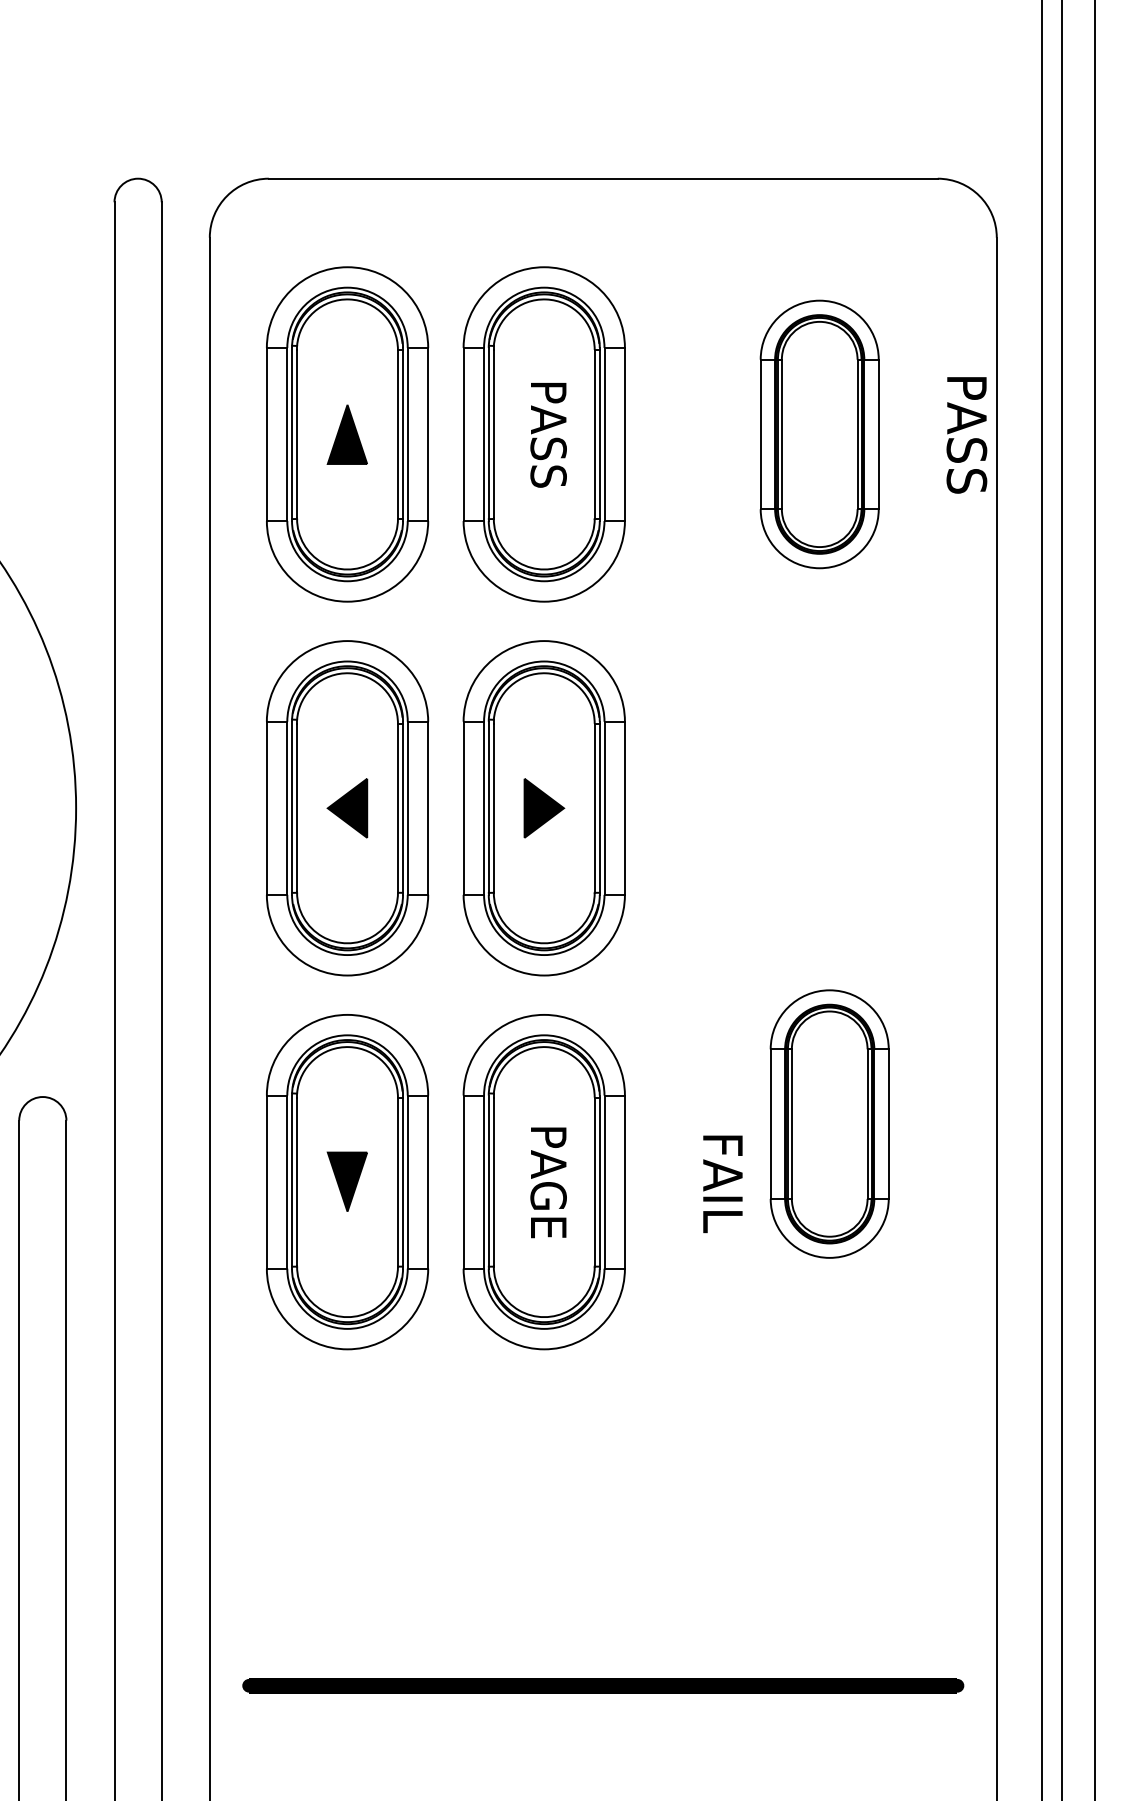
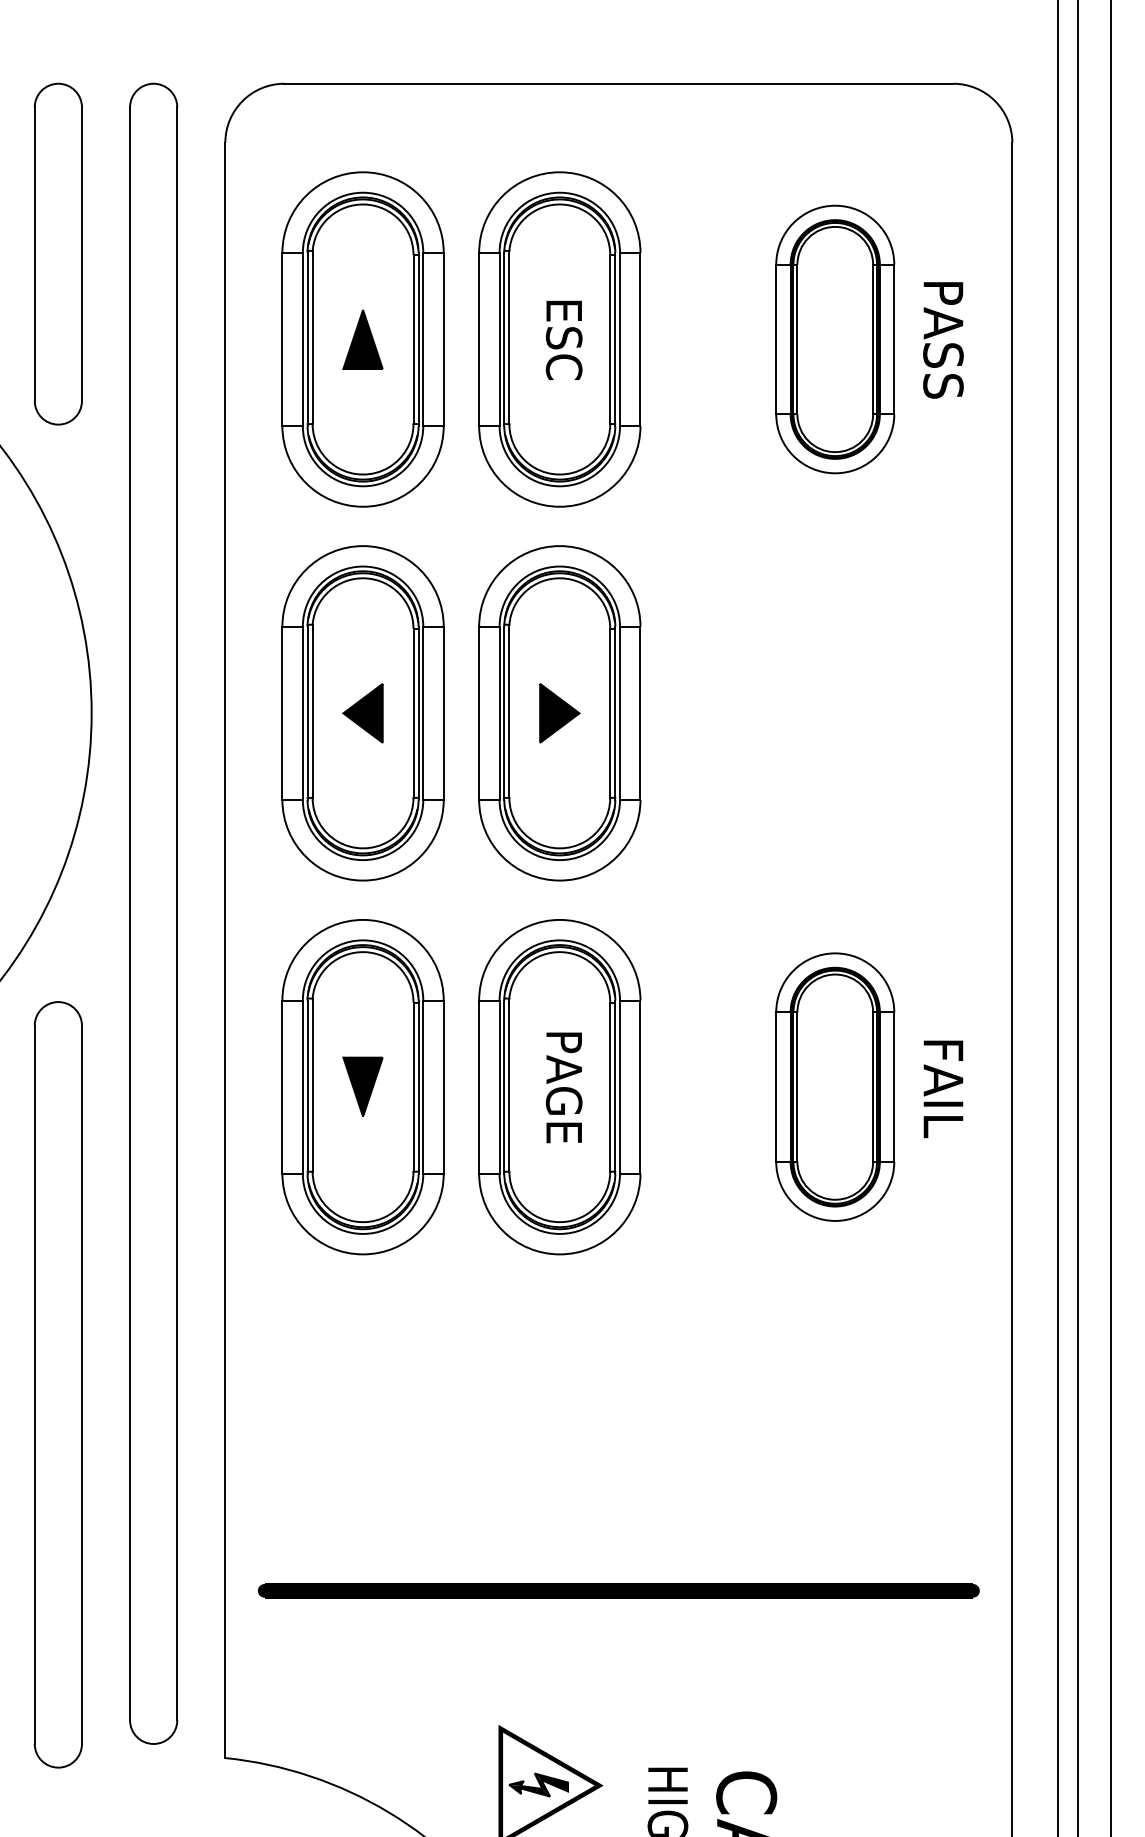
part: (41, 348) -> (57, 253), added
text: (547, 435) -> (563, 340), PASS -> ESC
text: (966, 435) -> (943, 340), moved
part: (829, 1123) -> (835, 1086), moved
text: (722, 1184) -> (943, 1089), moved

